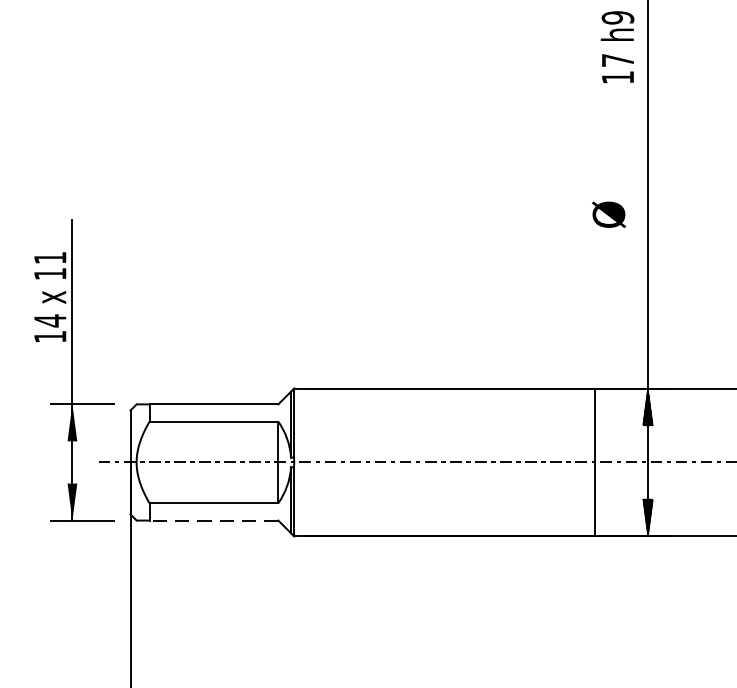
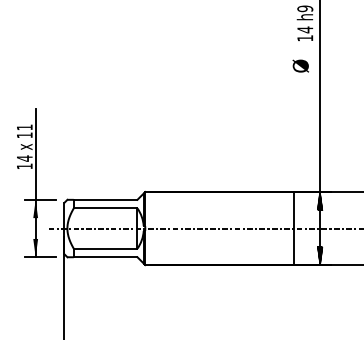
text: (618, 59) -> (305, 29), 17 -> 14
text: (608, 213) -> (300, 65), moved
line: (213, 521) -> (105, 257), dashed -> solid

